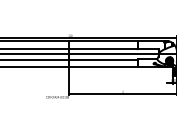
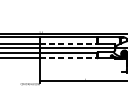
line: (103, 48) -> (68, 43), solid -> dashed
line: (103, 66) -> (68, 58), solid -> dashed

